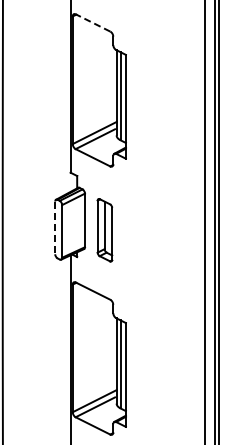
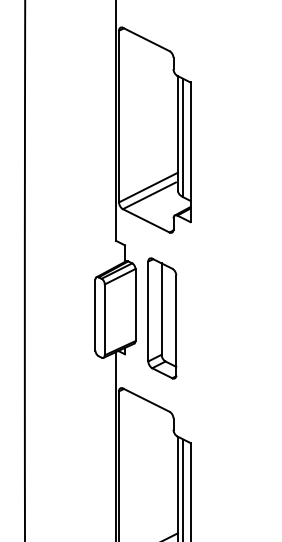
line: (92, 22) -> (145, 38), dashed -> solid
line: (55, 228) -> (95, 315), dashed -> solid
part: (104, 229) -> (161, 317), size x1.43

